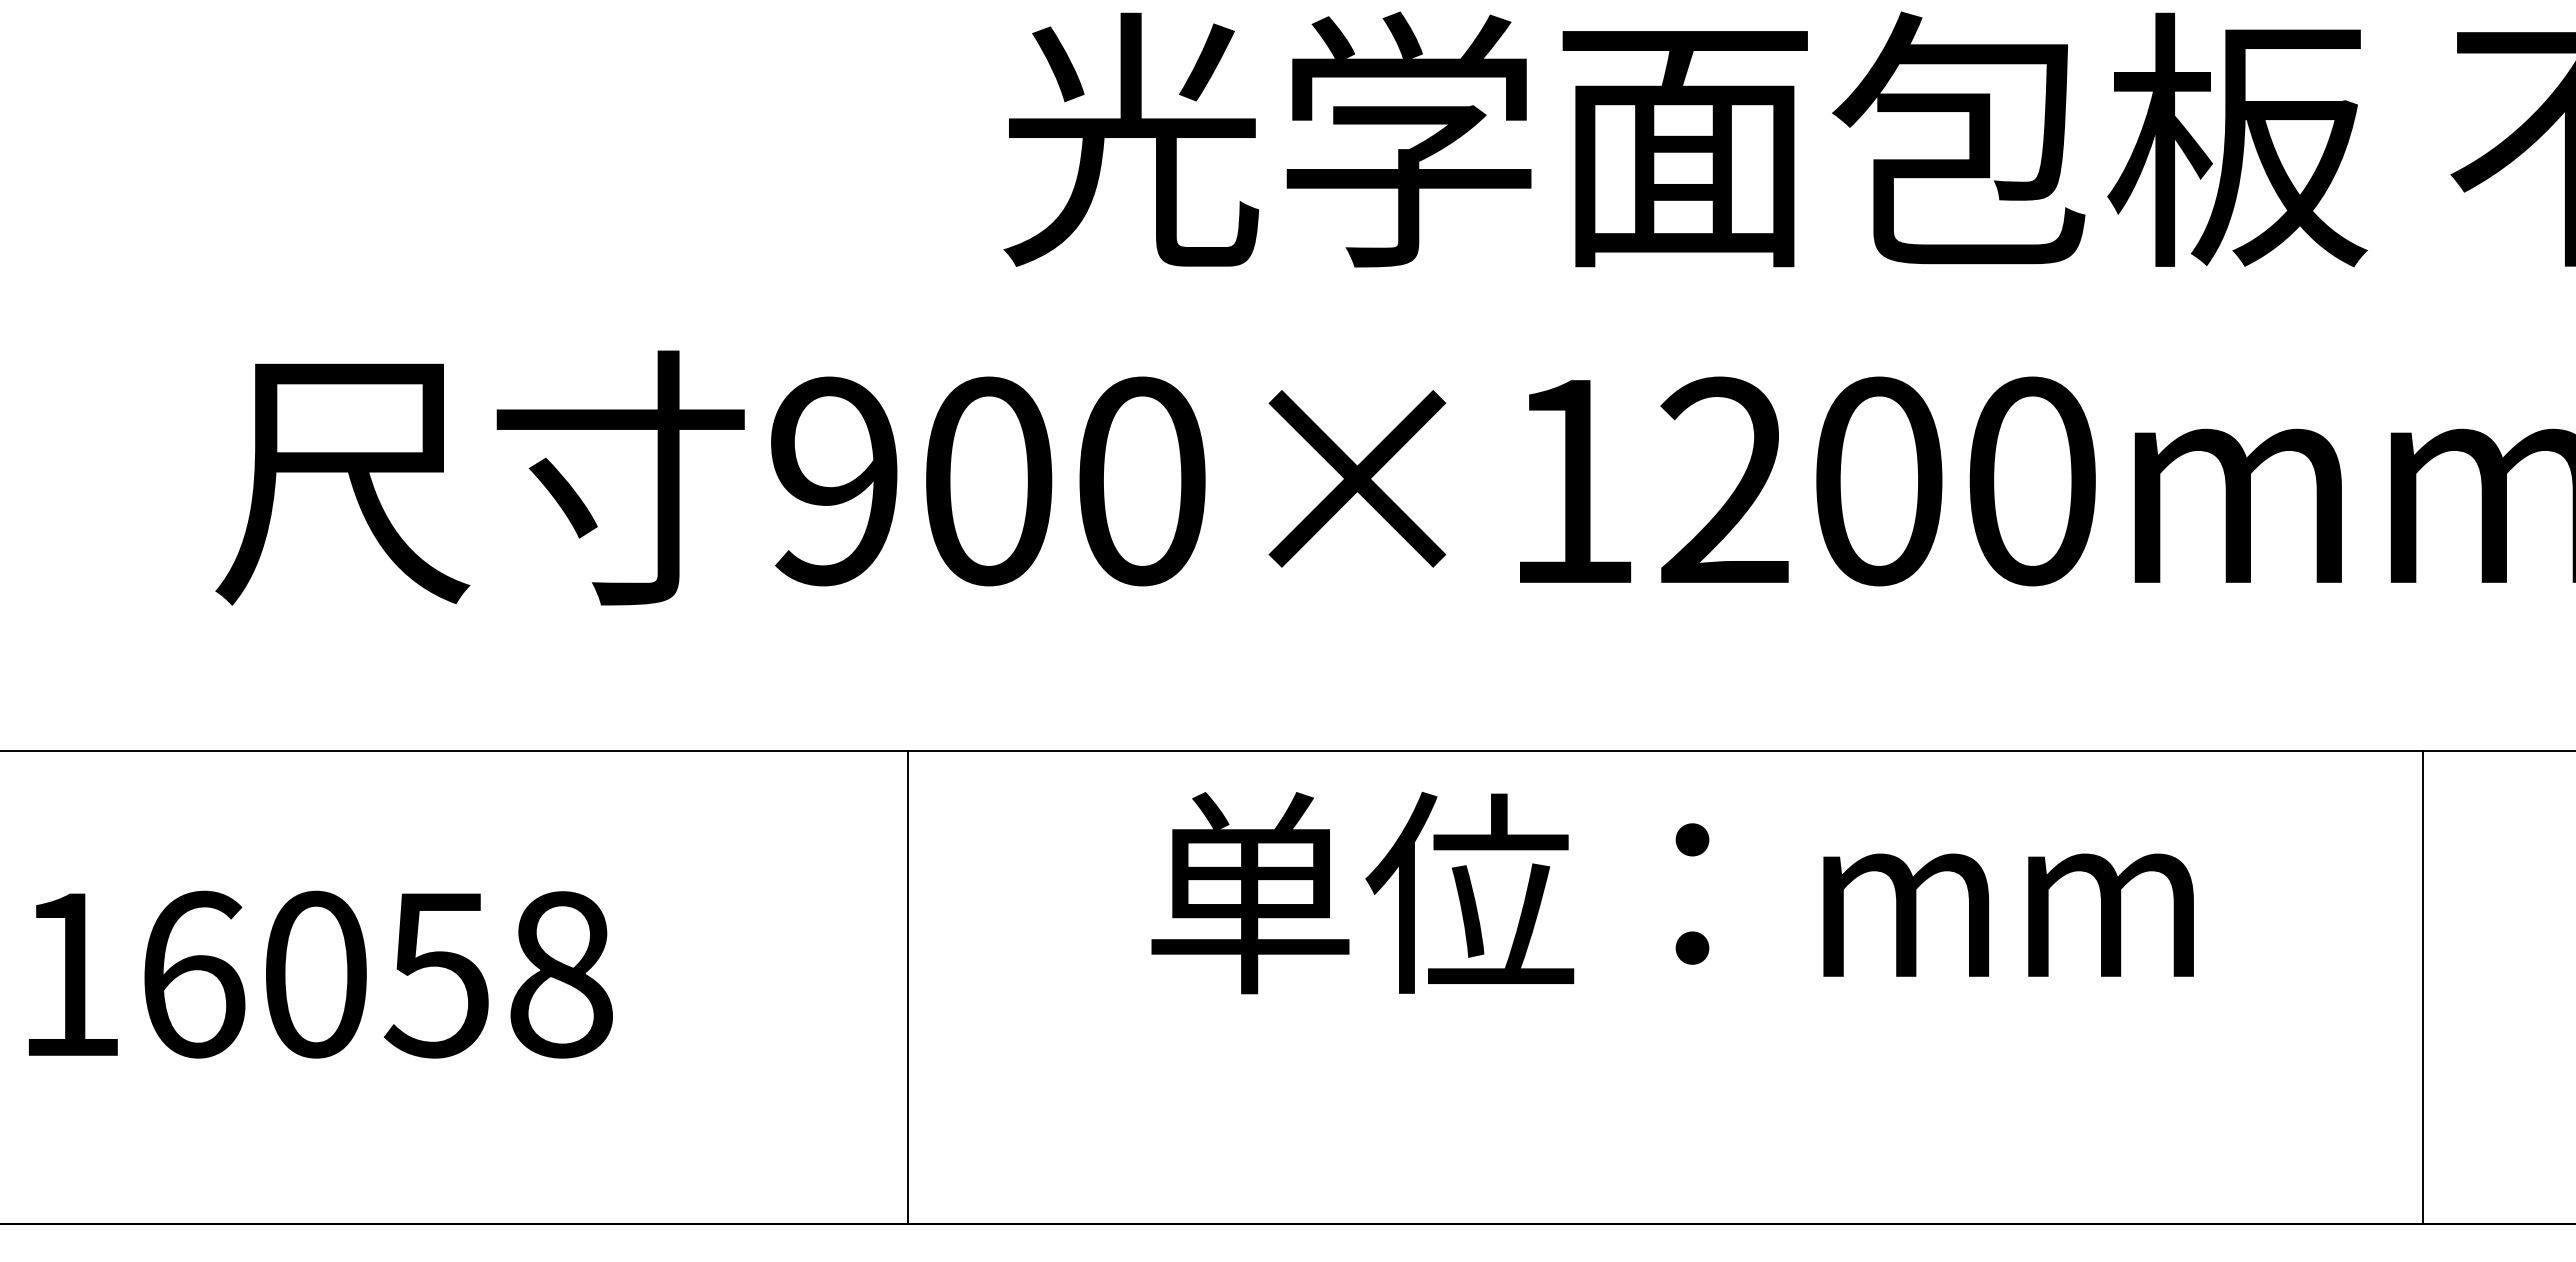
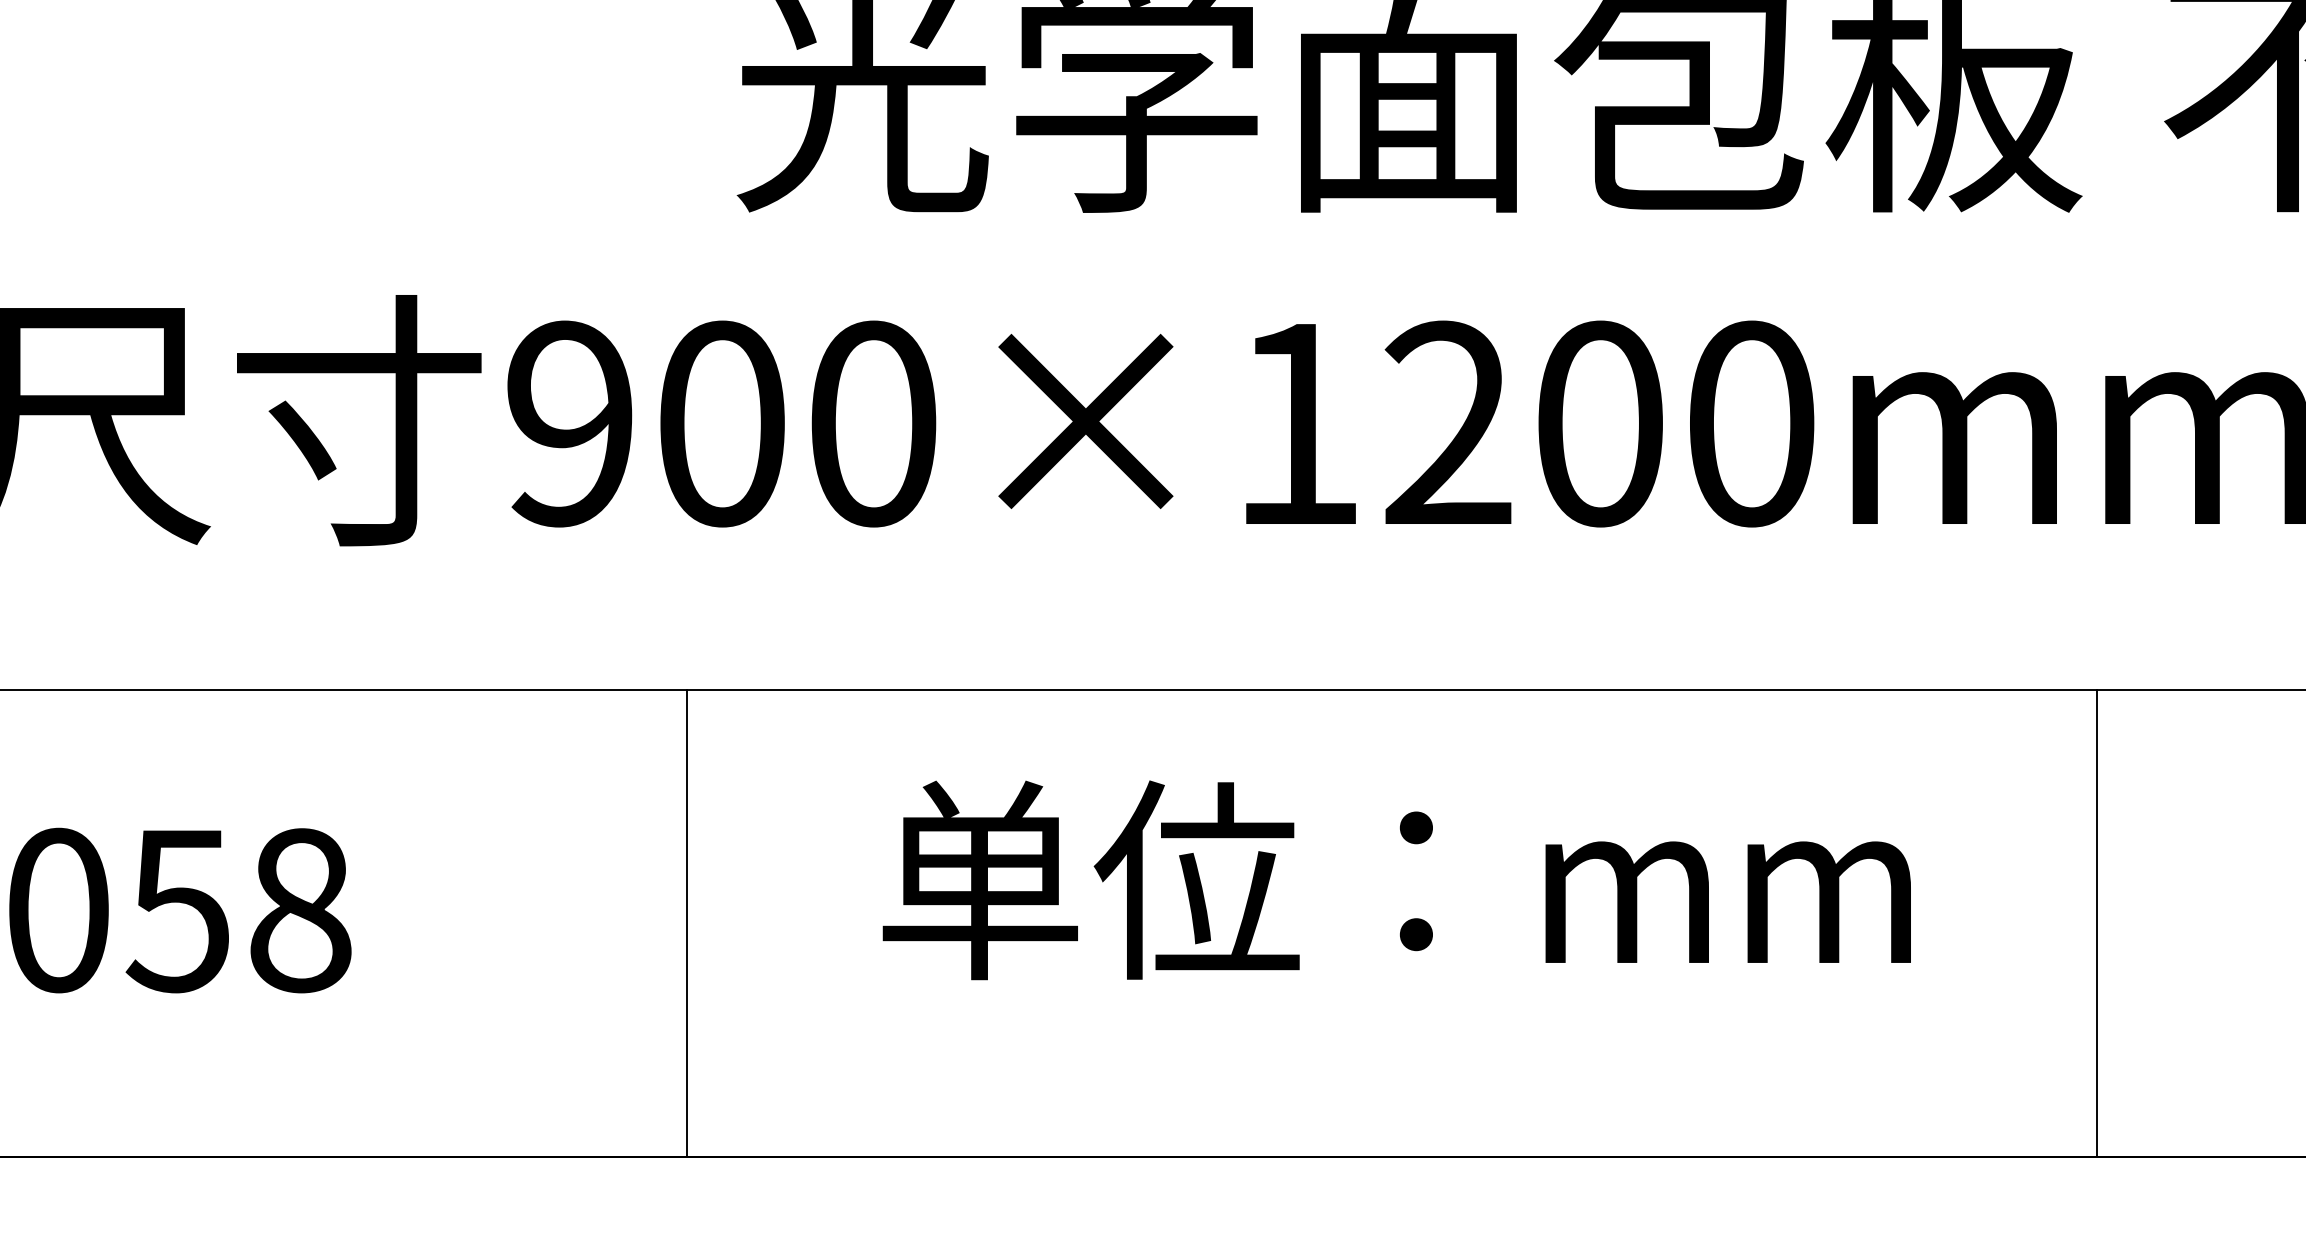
text: (1672, 892) -> (1396, 879), moved
line: (908, 987) -> (687, 923), moved
line: (2423, 987) -> (2097, 923), moved

